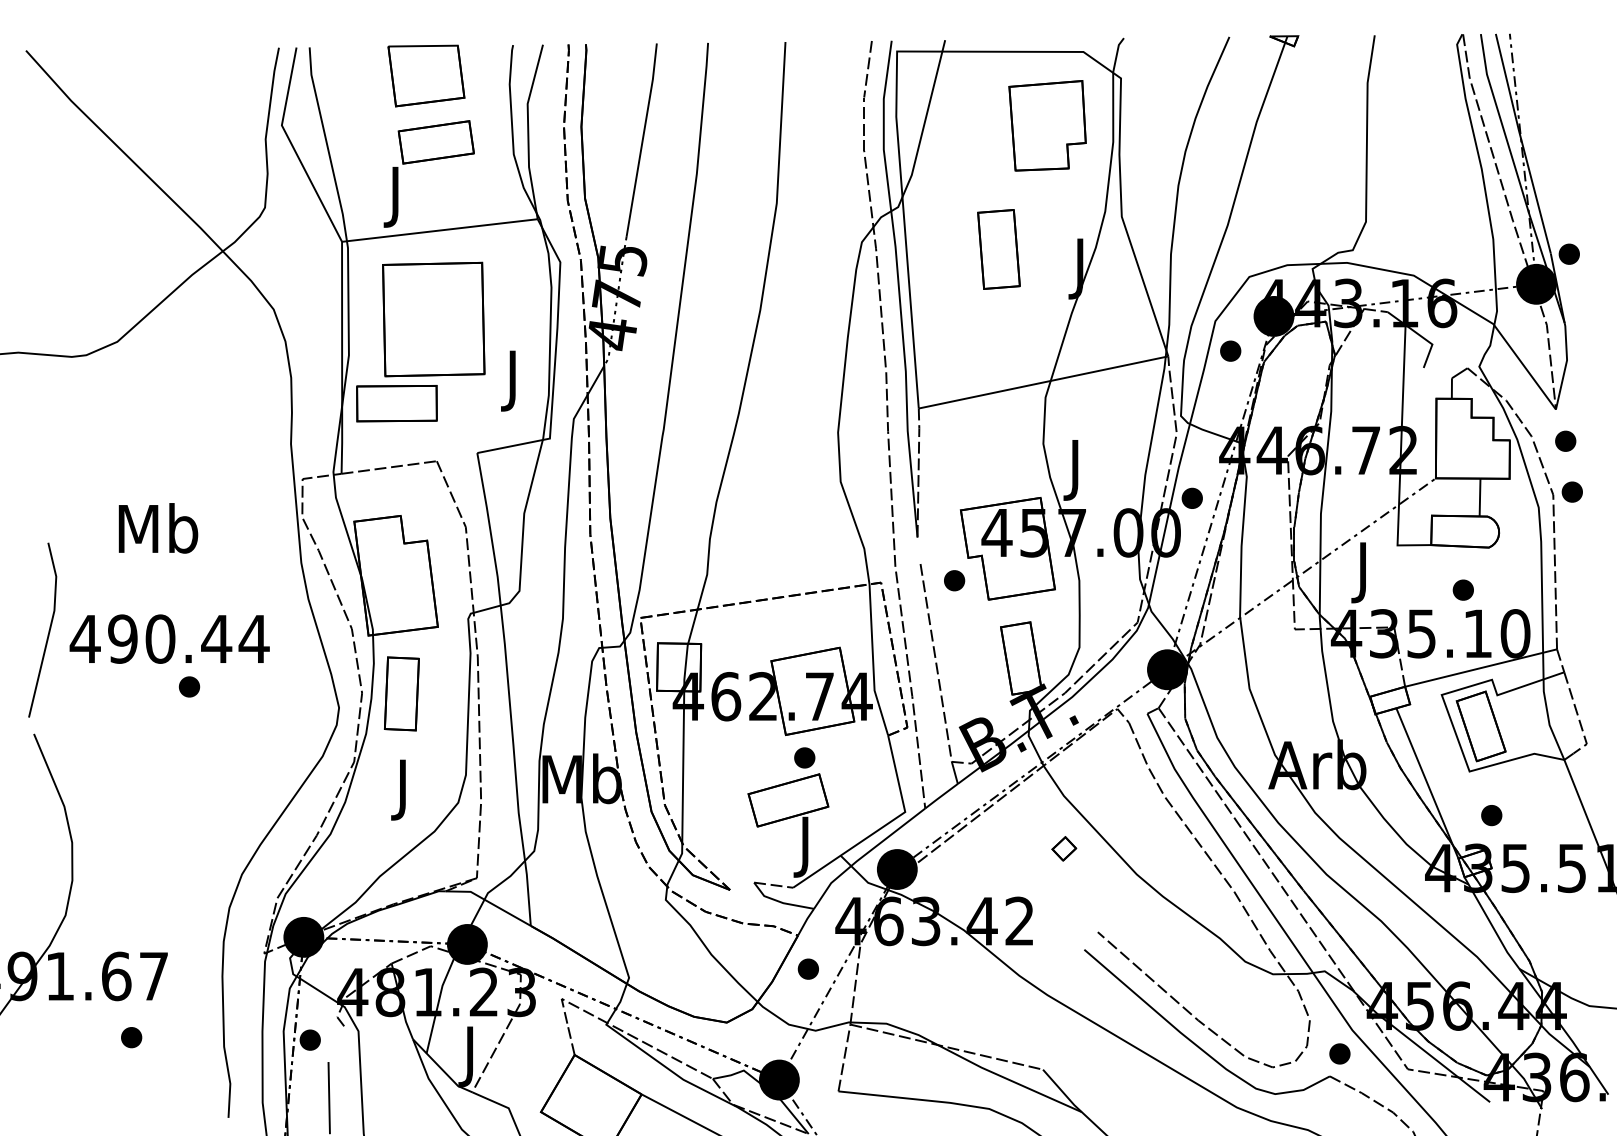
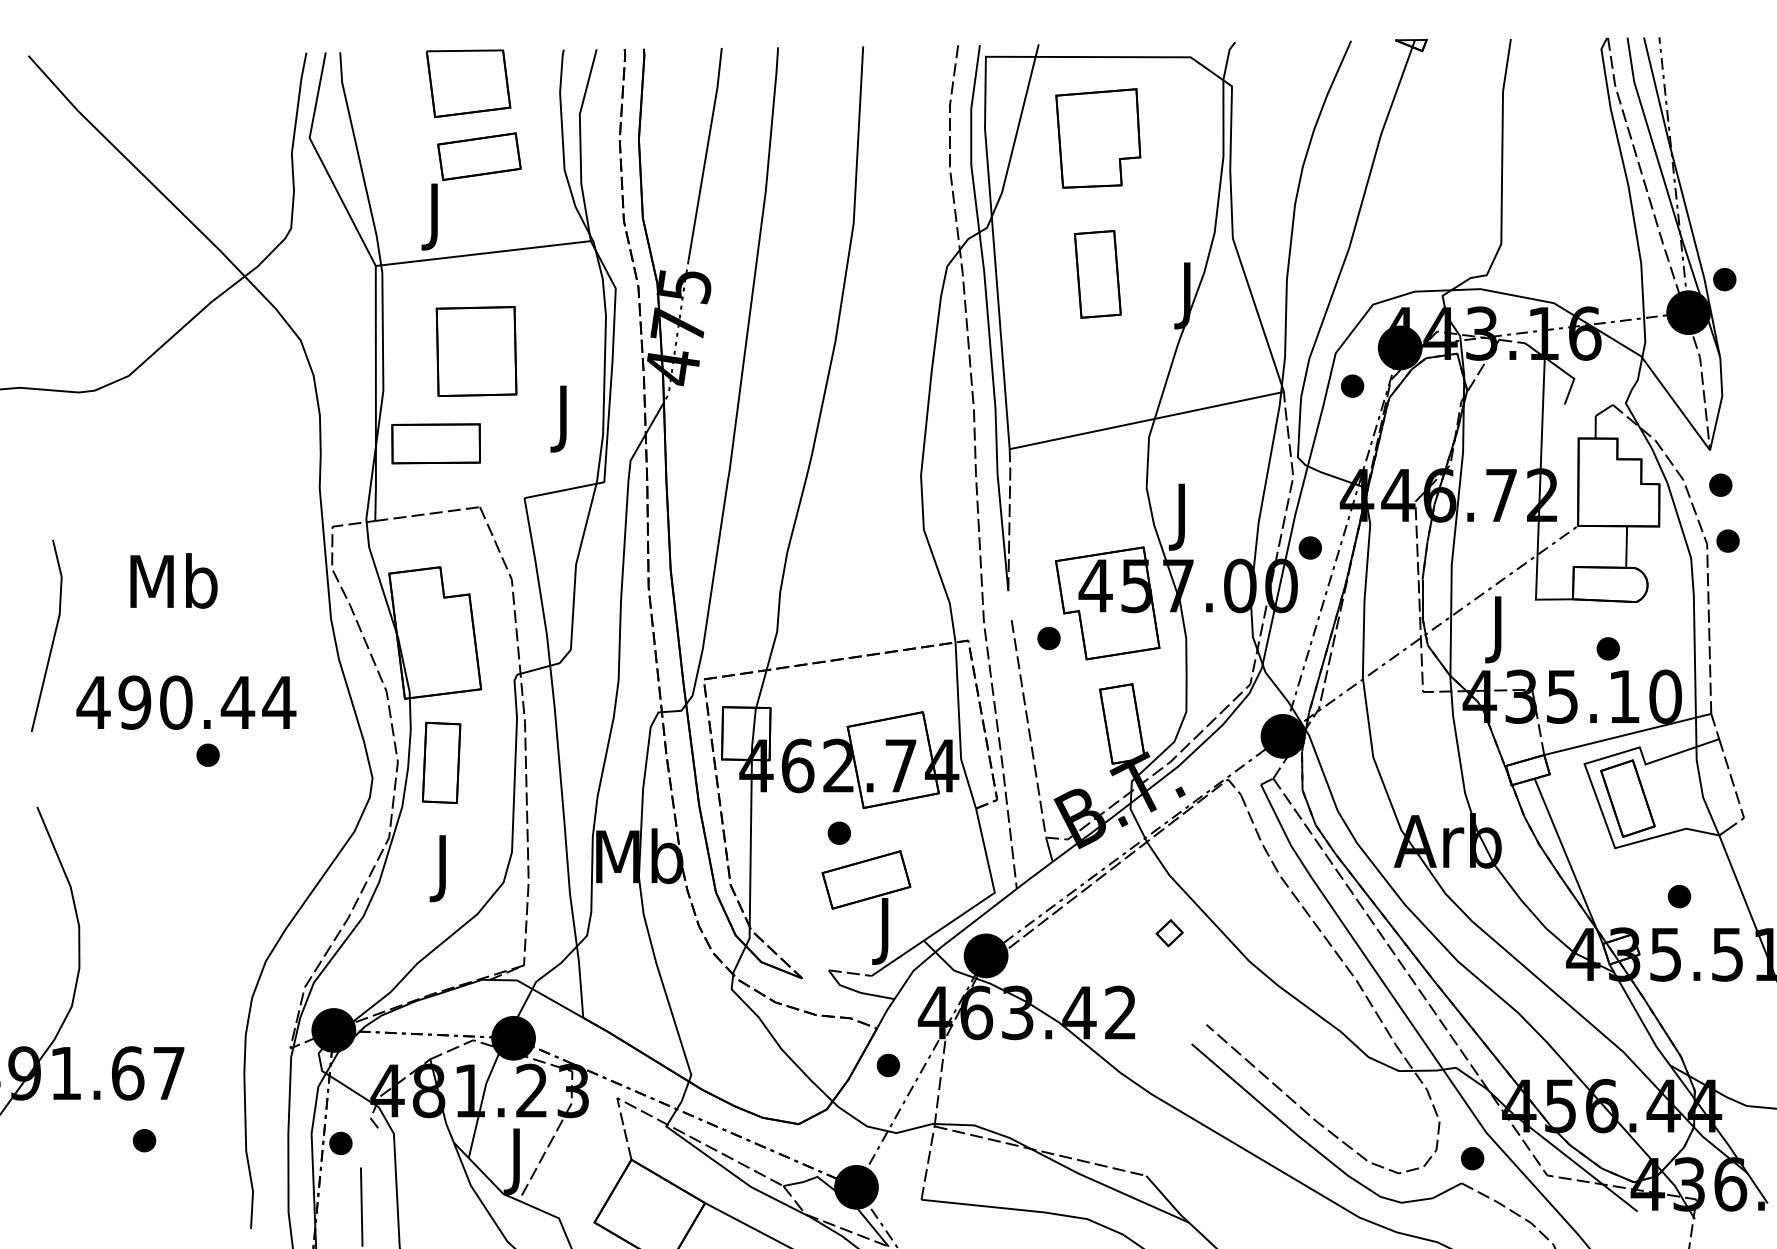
part: (1047, 125) -> (1098, 138), moved
part: (433, 319) -> (476, 351), size x0.71
line: (48, 629) -> (53, 635), moved
part: (803, 757) -> (838, 832), moved
part: (1491, 815) -> (1679, 896), moved

